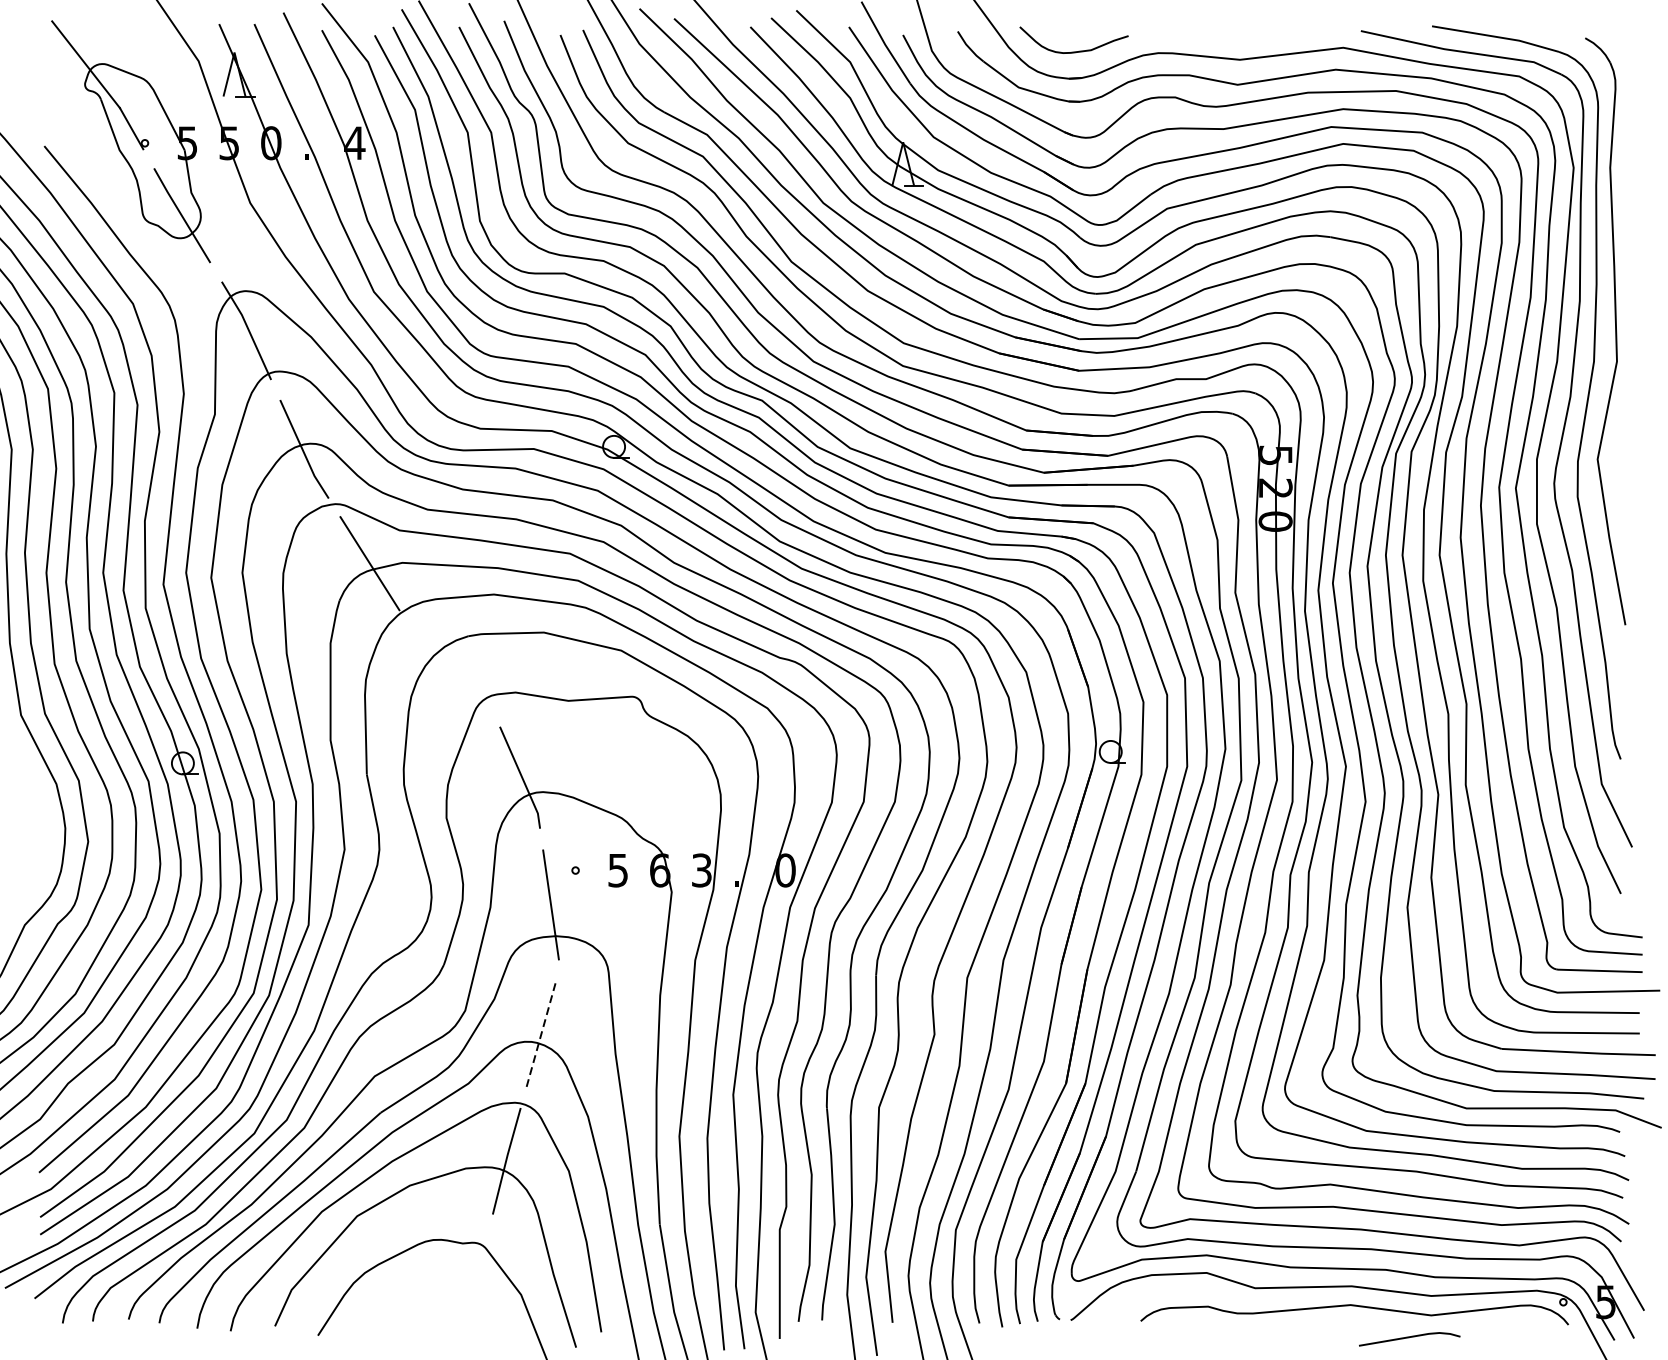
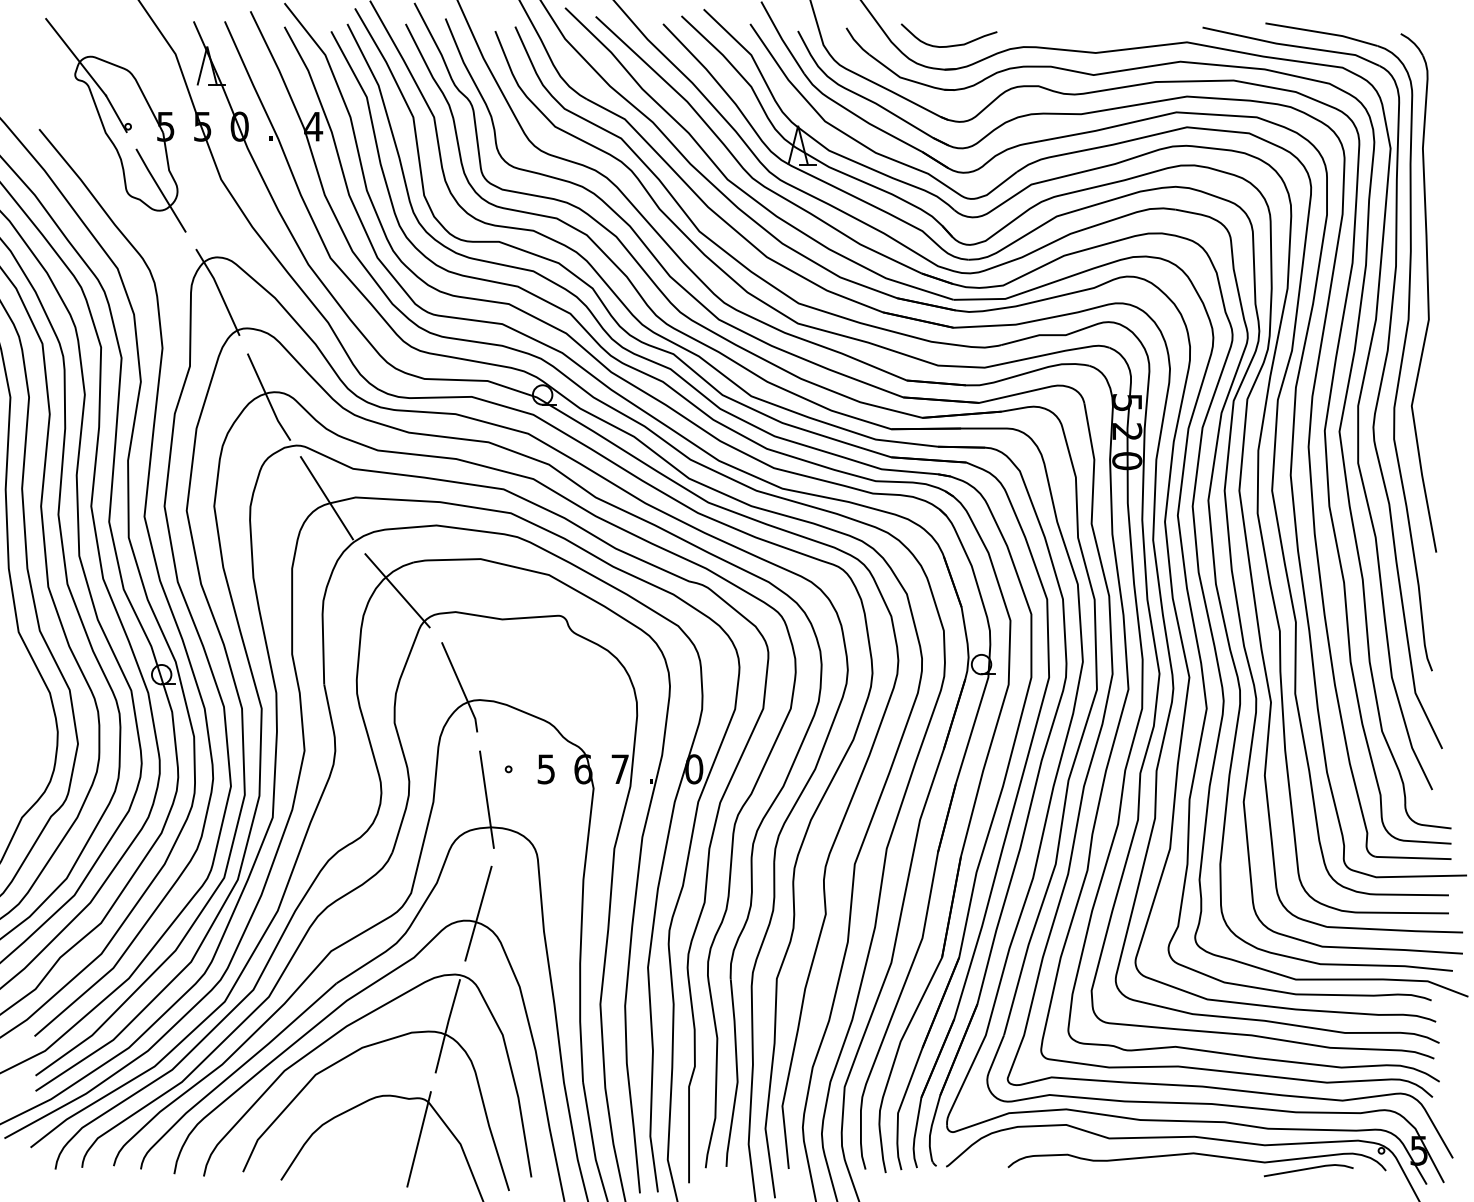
line: (449, 668) -> (397, 590), added
text: (701, 870) -> (619, 769), 3 -> 7
line: (541, 1033) -> (478, 913), dashed -> solid
line: (473, 1289) -> (418, 1139), added
line: (1409, 1338) -> (1308, 1169), moved

